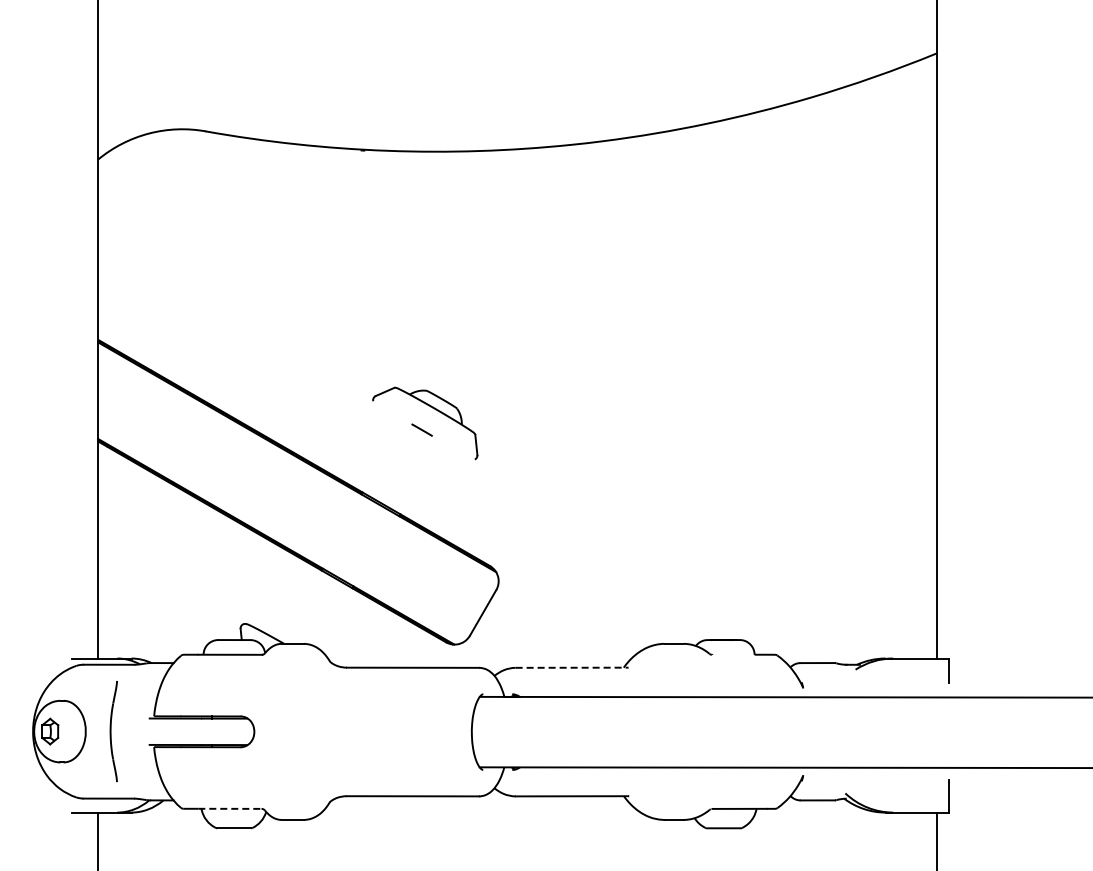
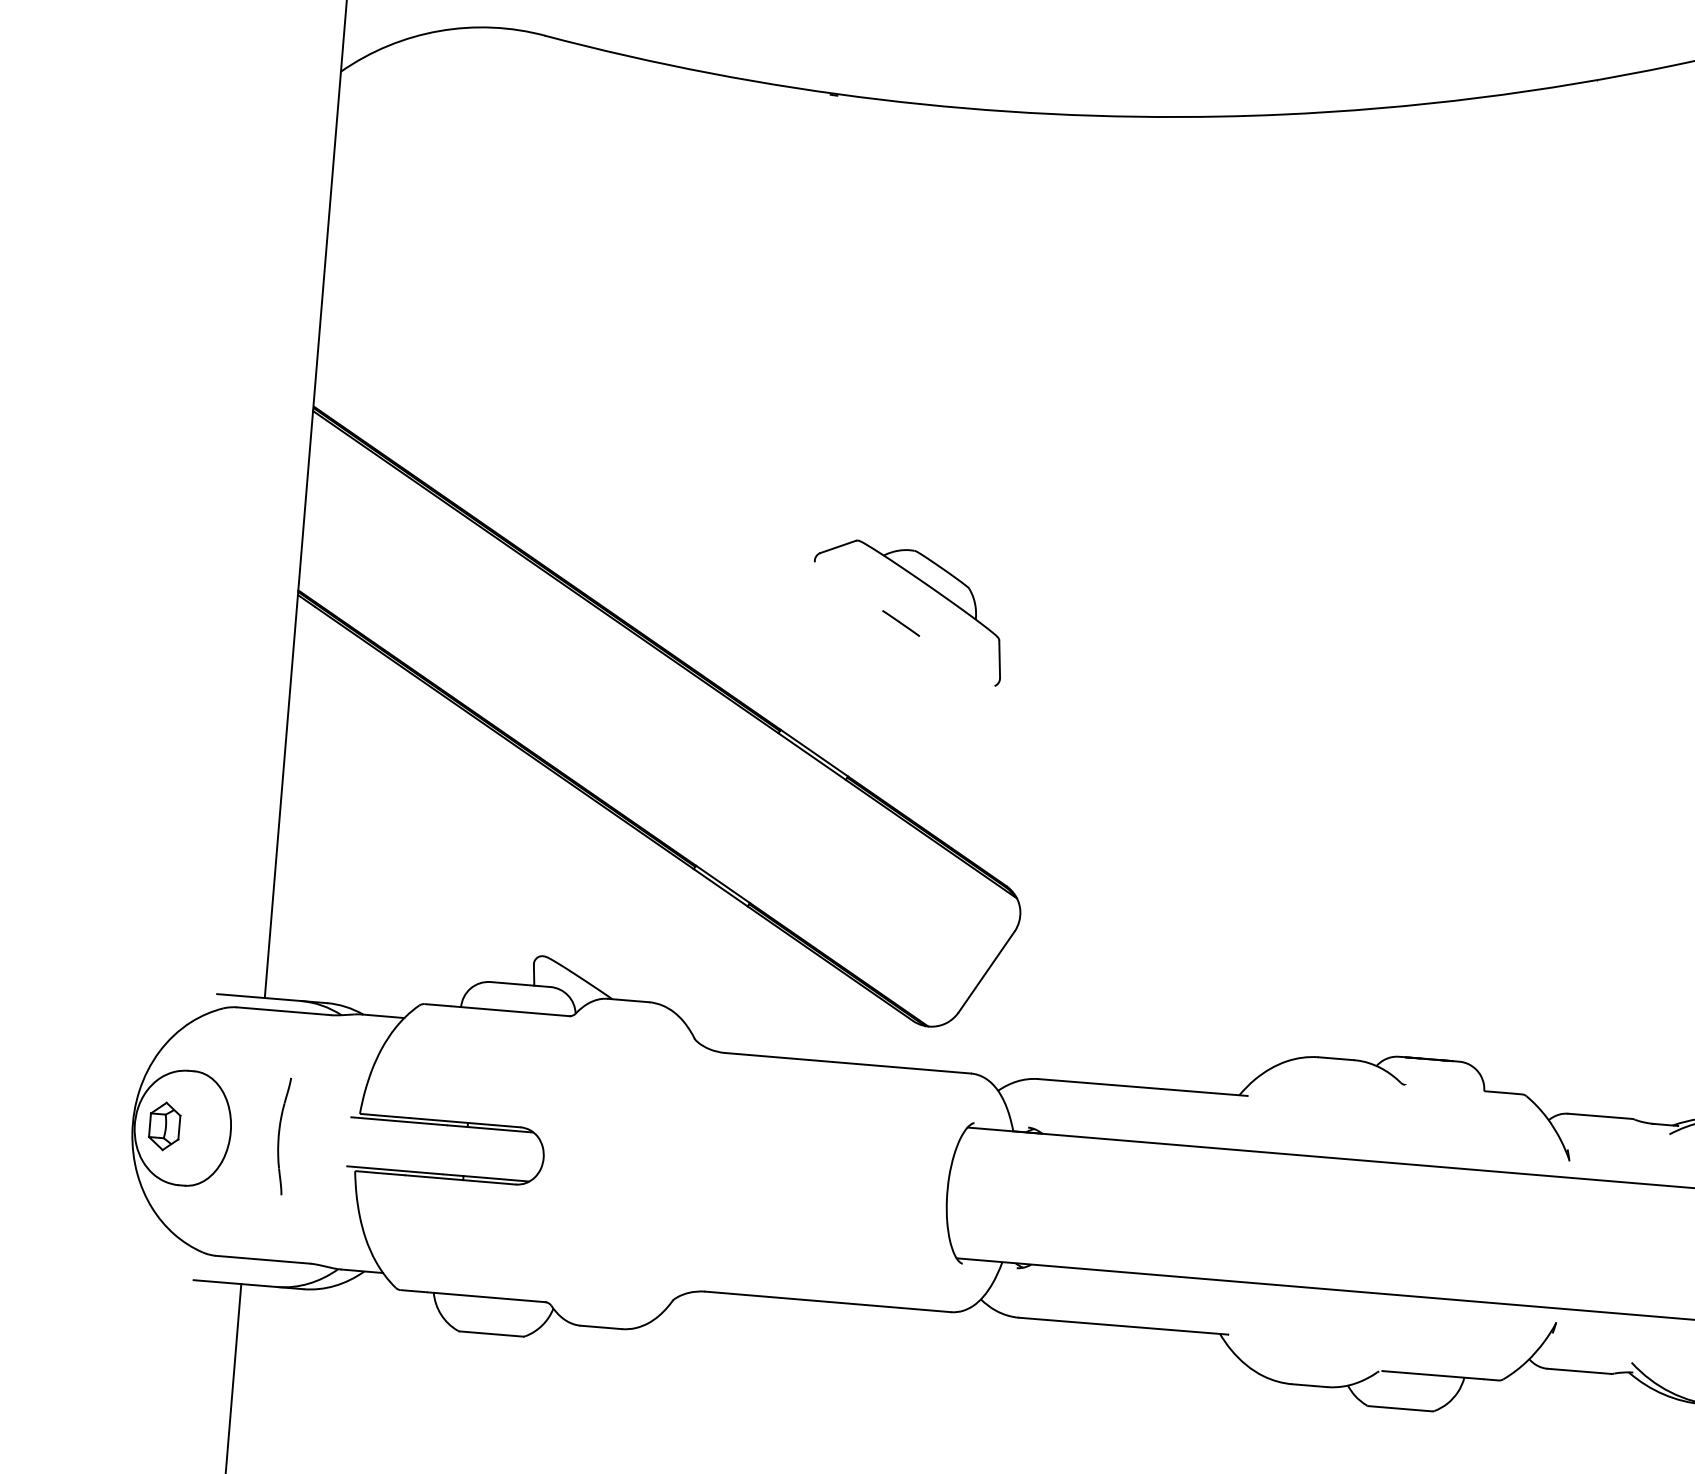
line: (572, 667) -> (1144, 1087), dashed -> solid
part: (113, 731) -> (282, 1135), size x0.62
line: (230, 808) -> (487, 1296), dashed -> solid

